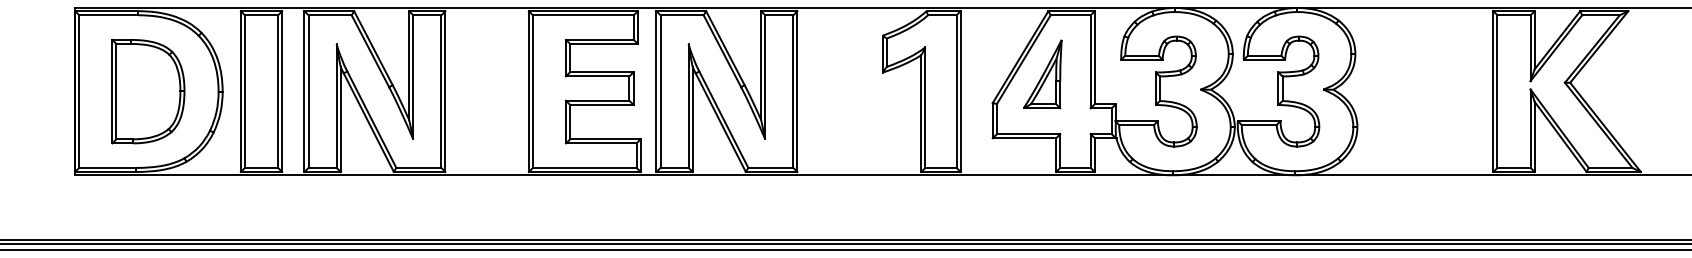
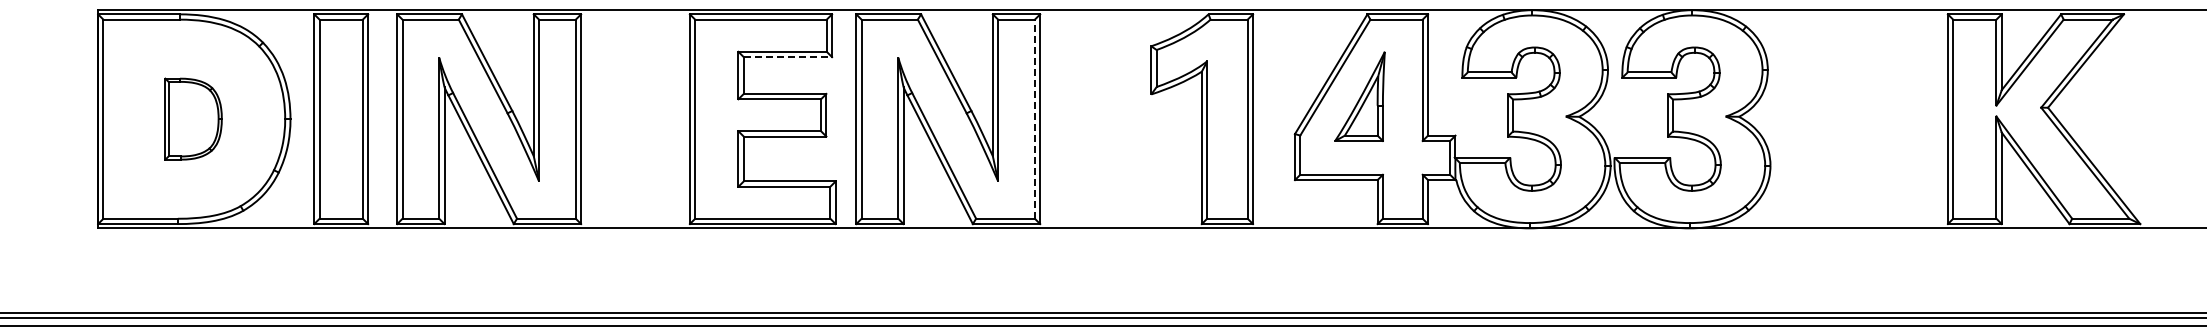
line: (604, 44) -> (788, 57), solid -> dashed
part: (148, 91) -> (193, 118), size x0.6
line: (793, 91) -> (1034, 119), solid -> dashed

